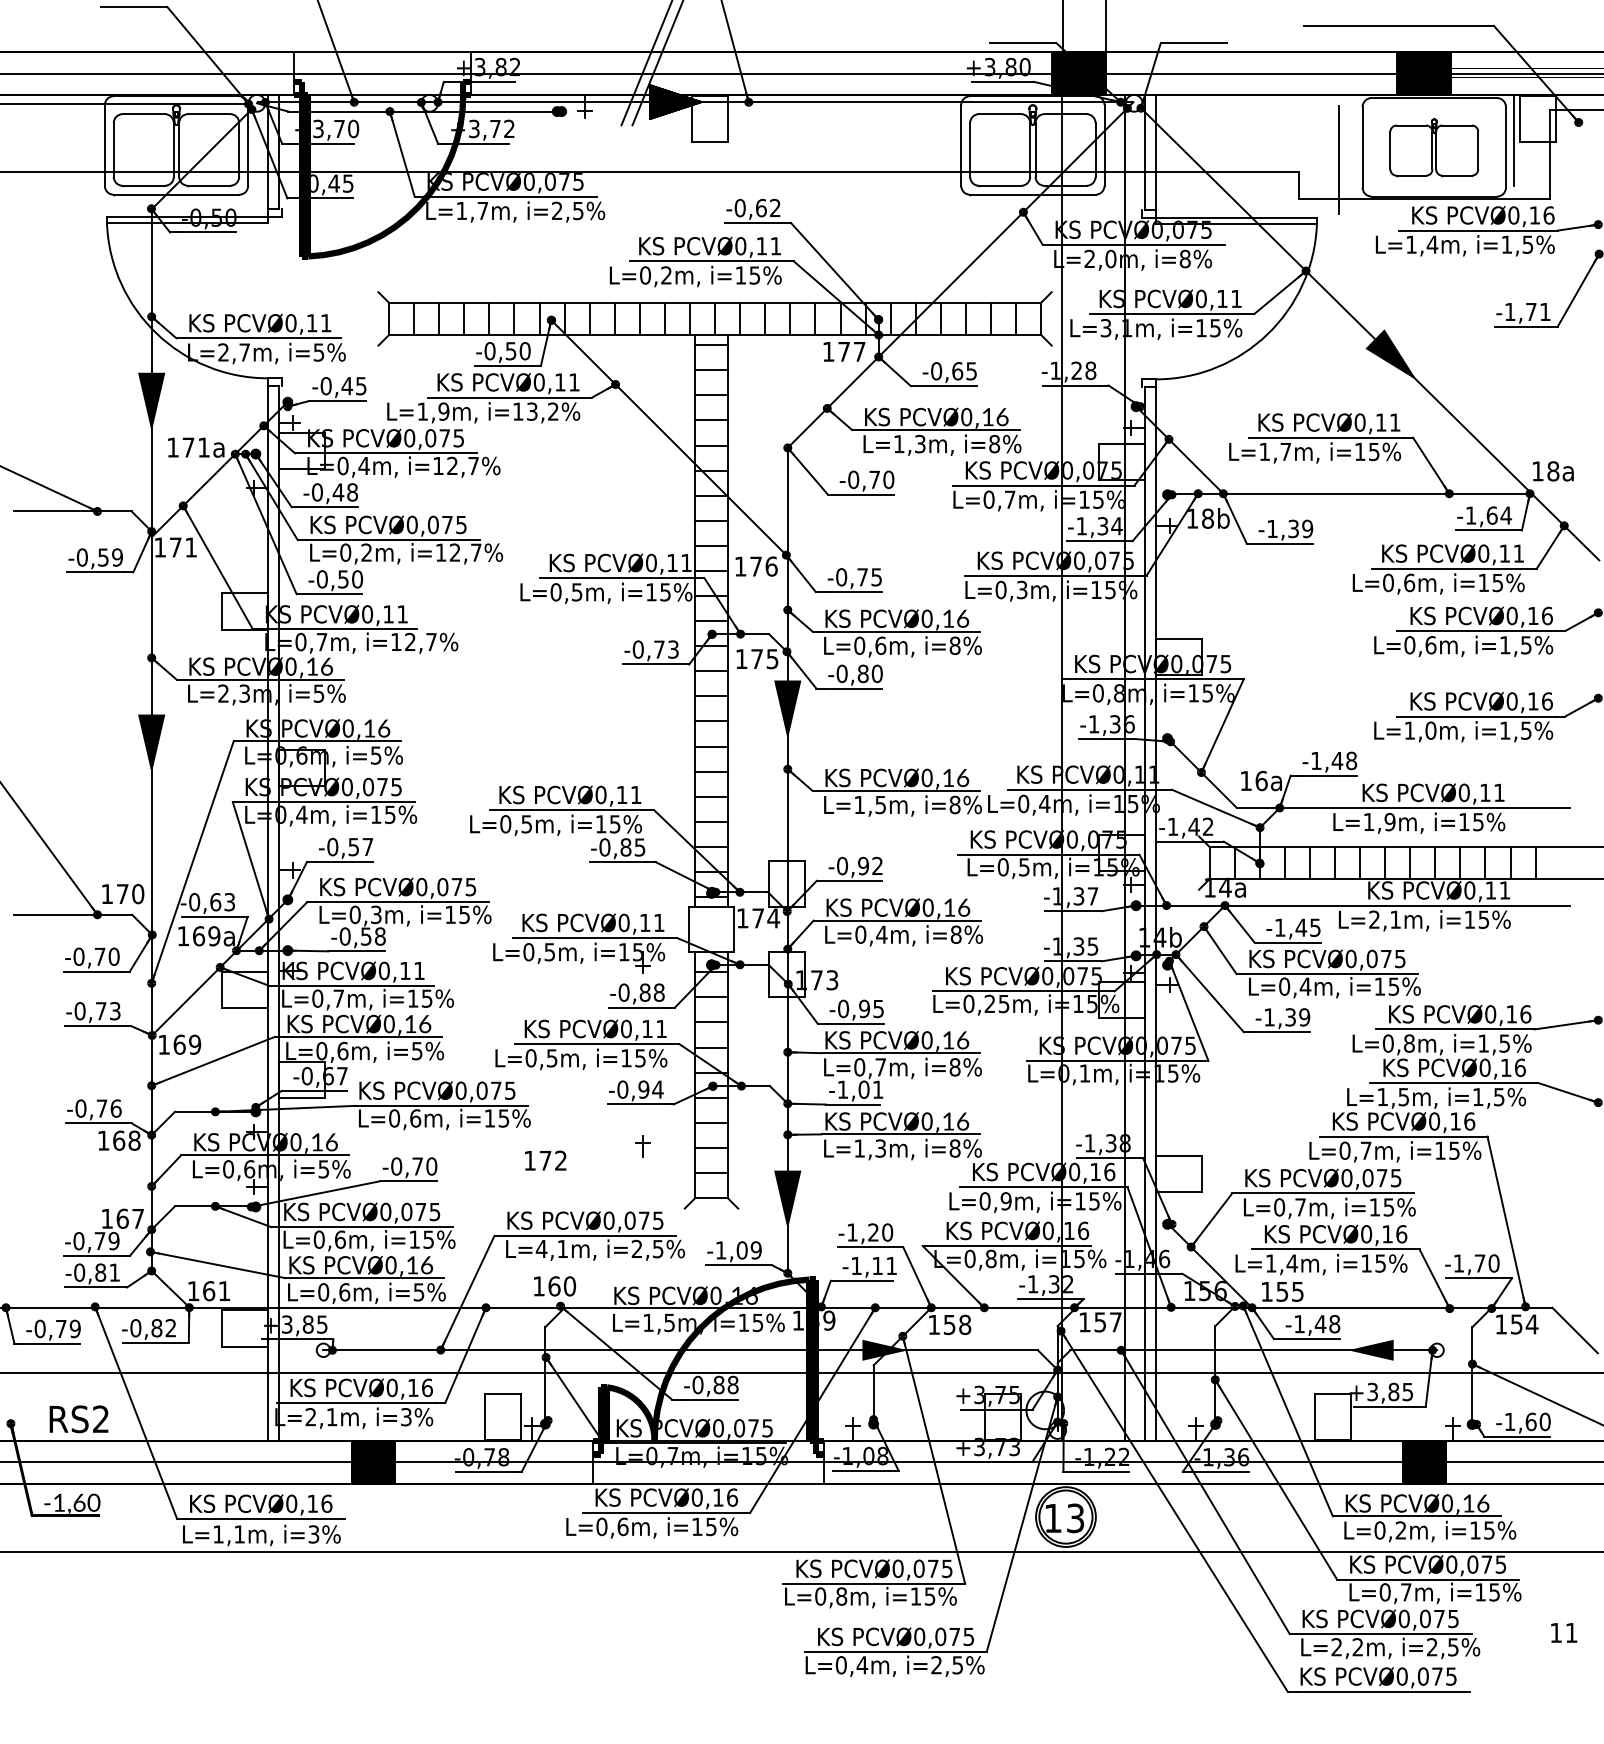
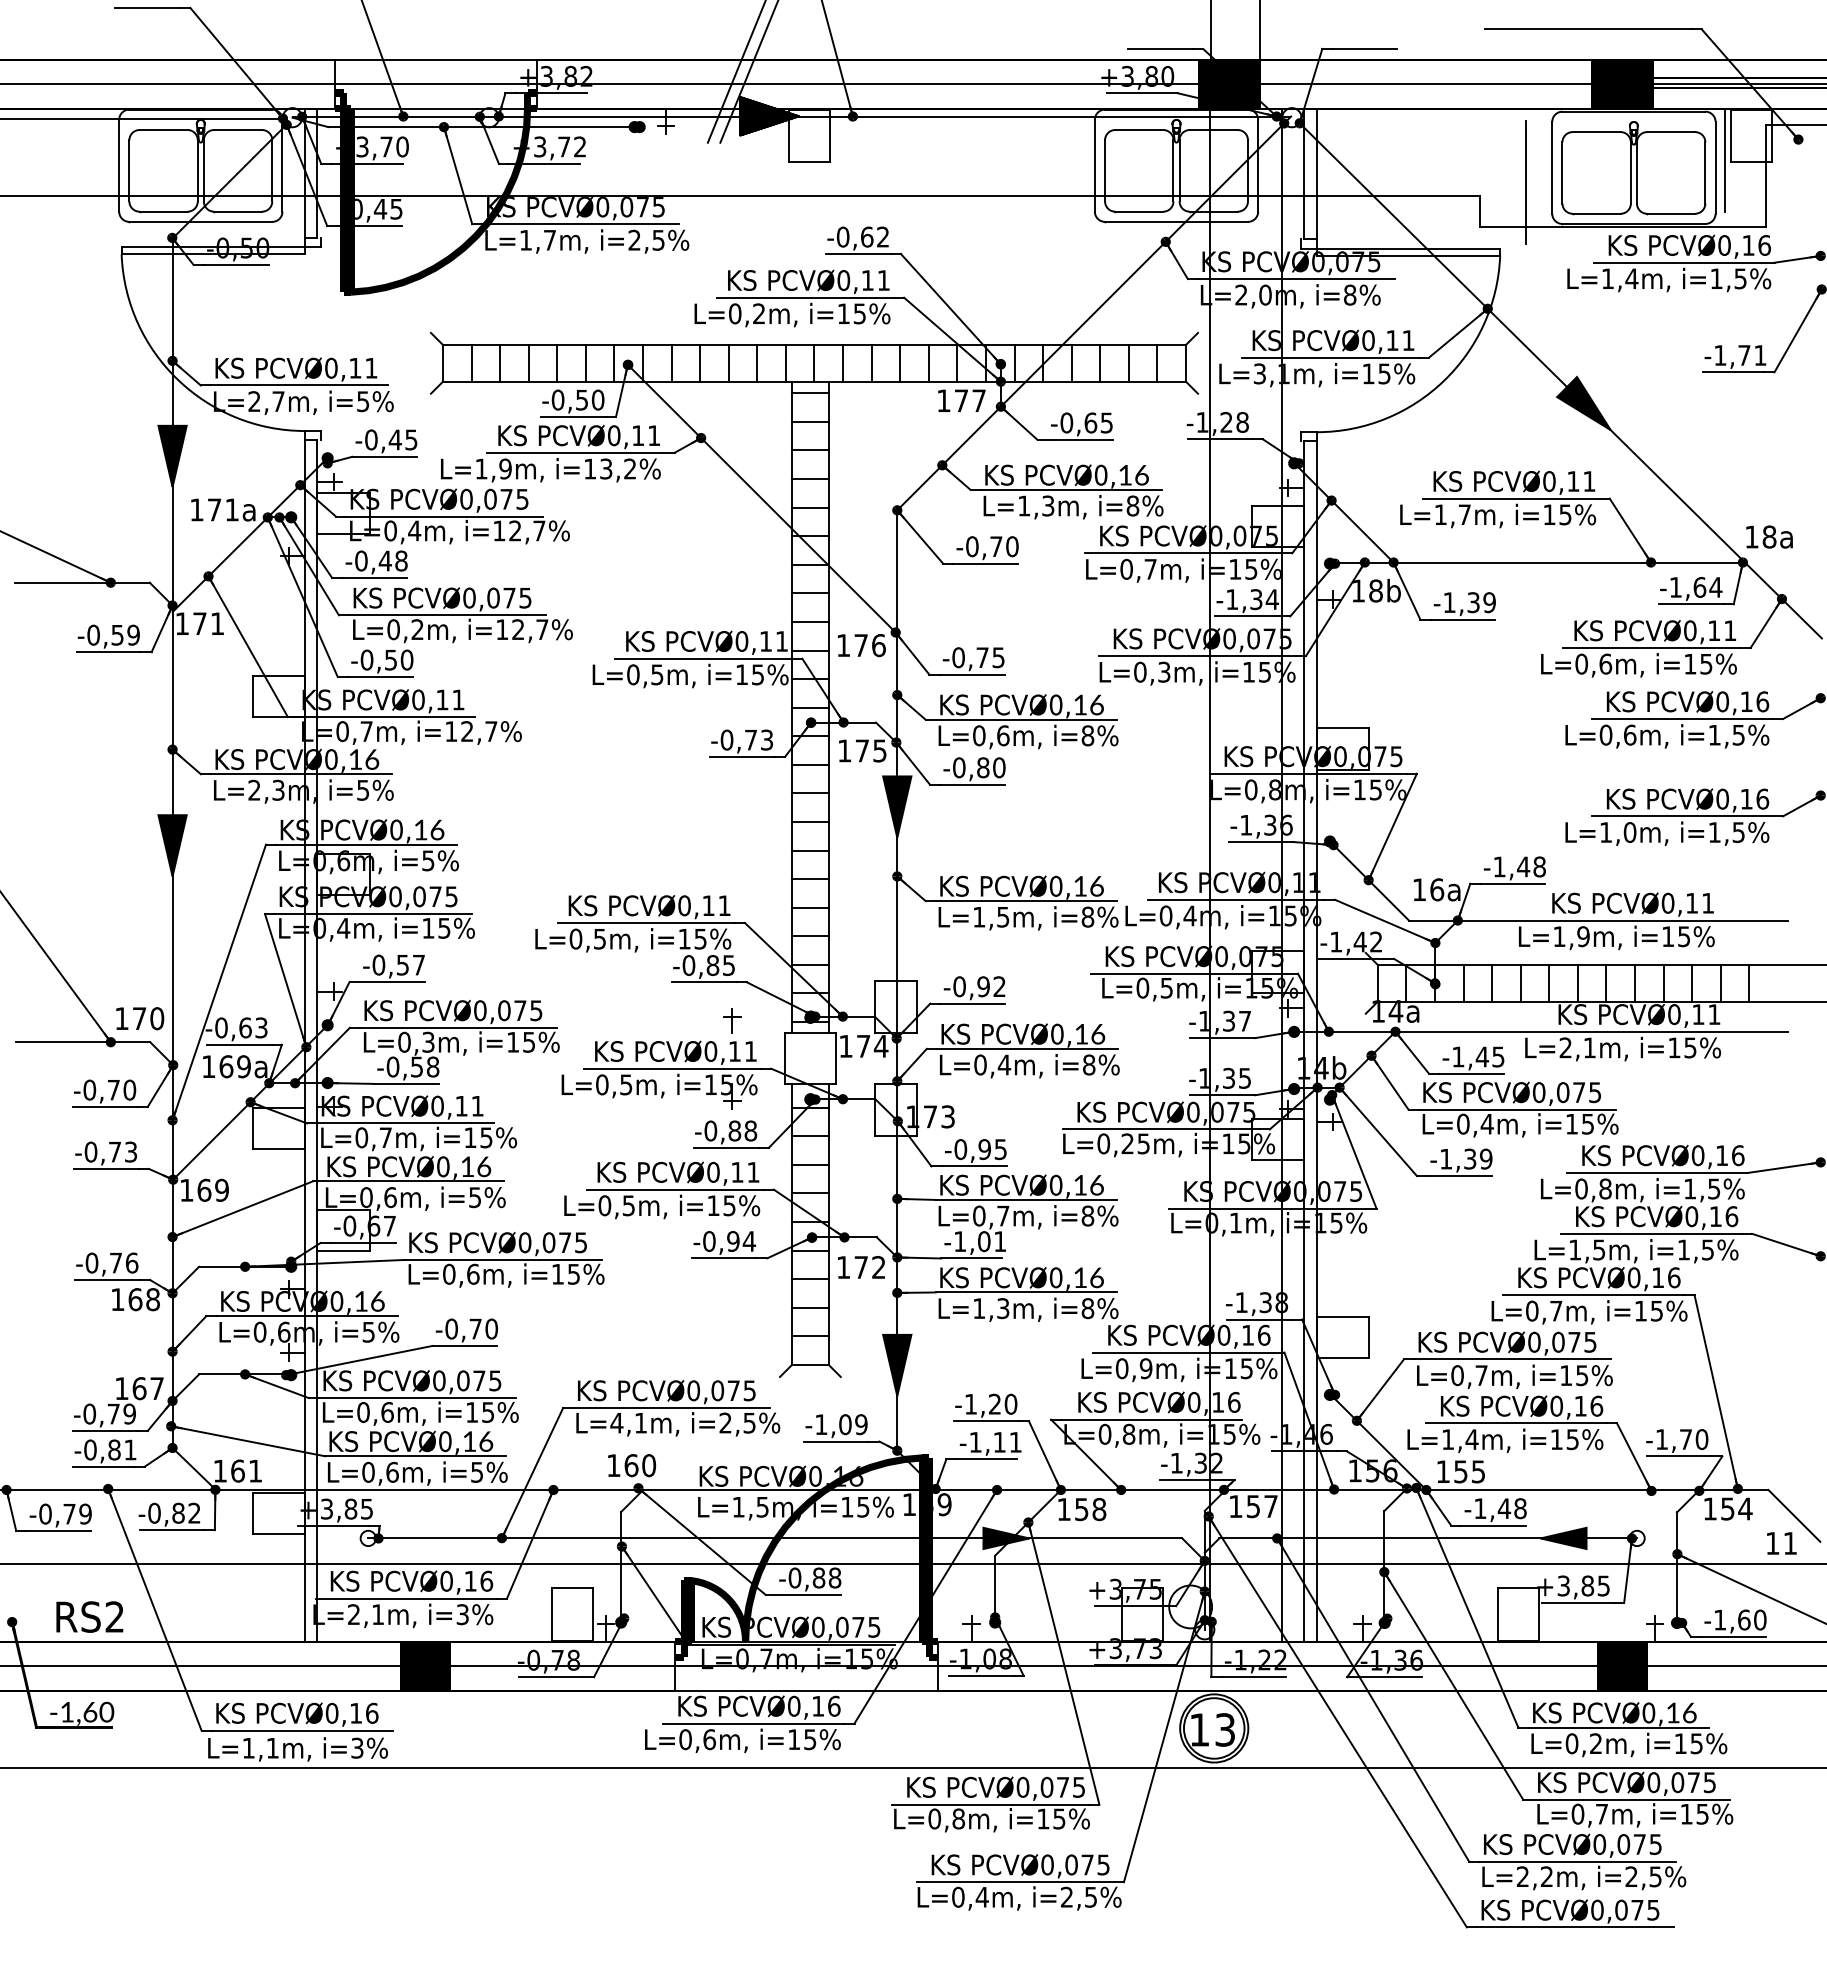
part: (1433, 147) -> (1633, 168), size x1.43
part: (643, 1145) -> (732, 1020), moved
text: (545, 1160) -> (861, 1267), moved
text: (1563, 1632) -> (1781, 1543), moved

